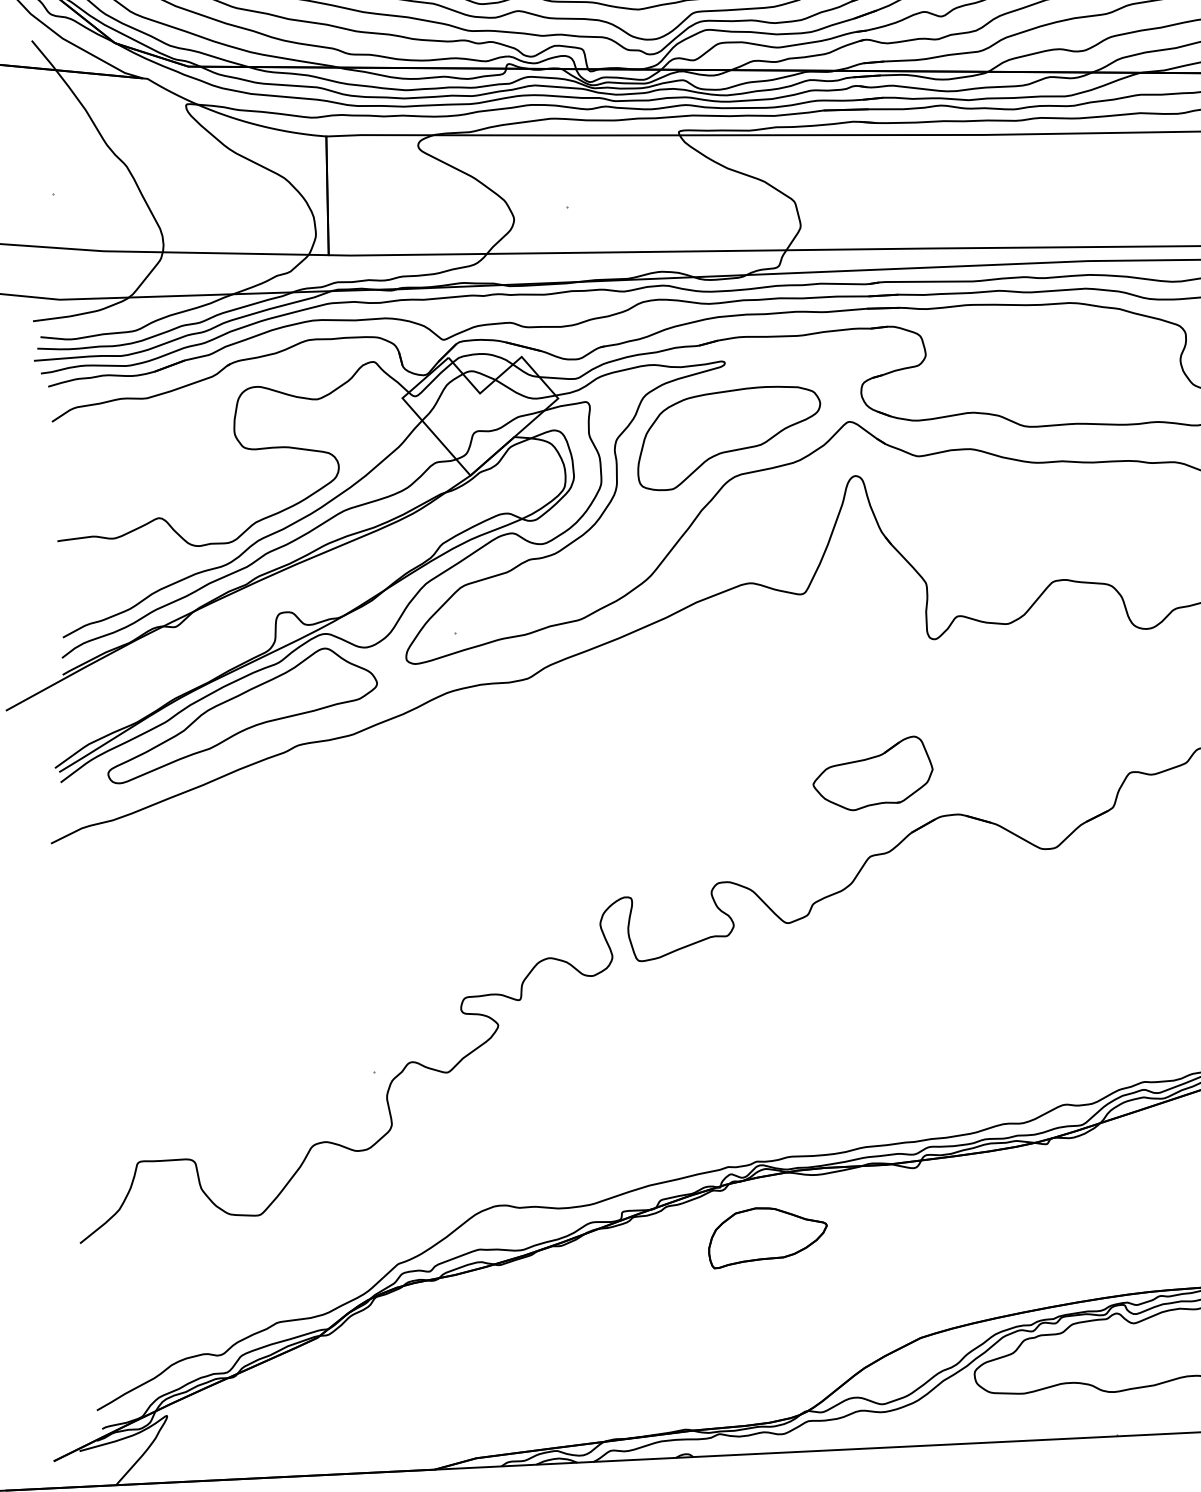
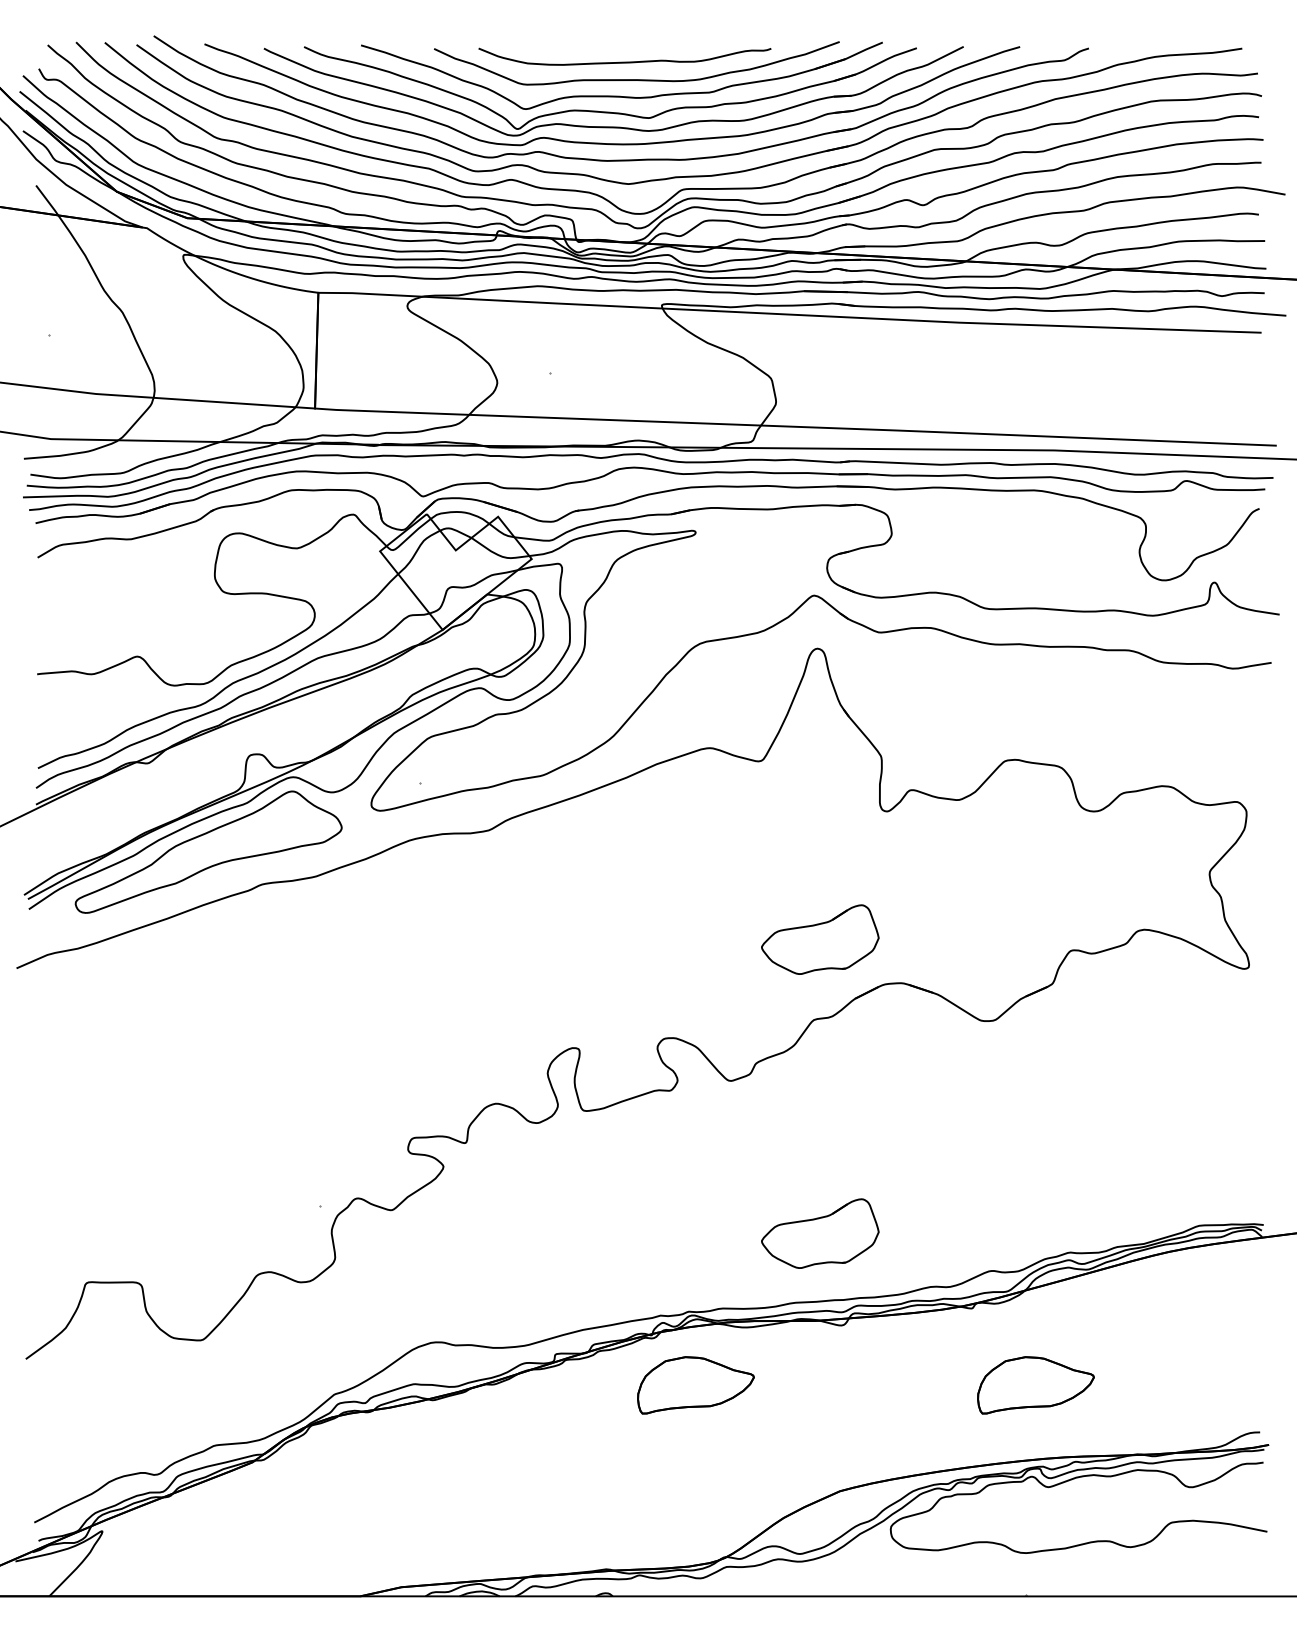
part: (729, 437) -> (696, 605), removed
part: (887, 1074) -> (820, 1233), added
part: (1115, 1219) -> (1035, 1385), added

